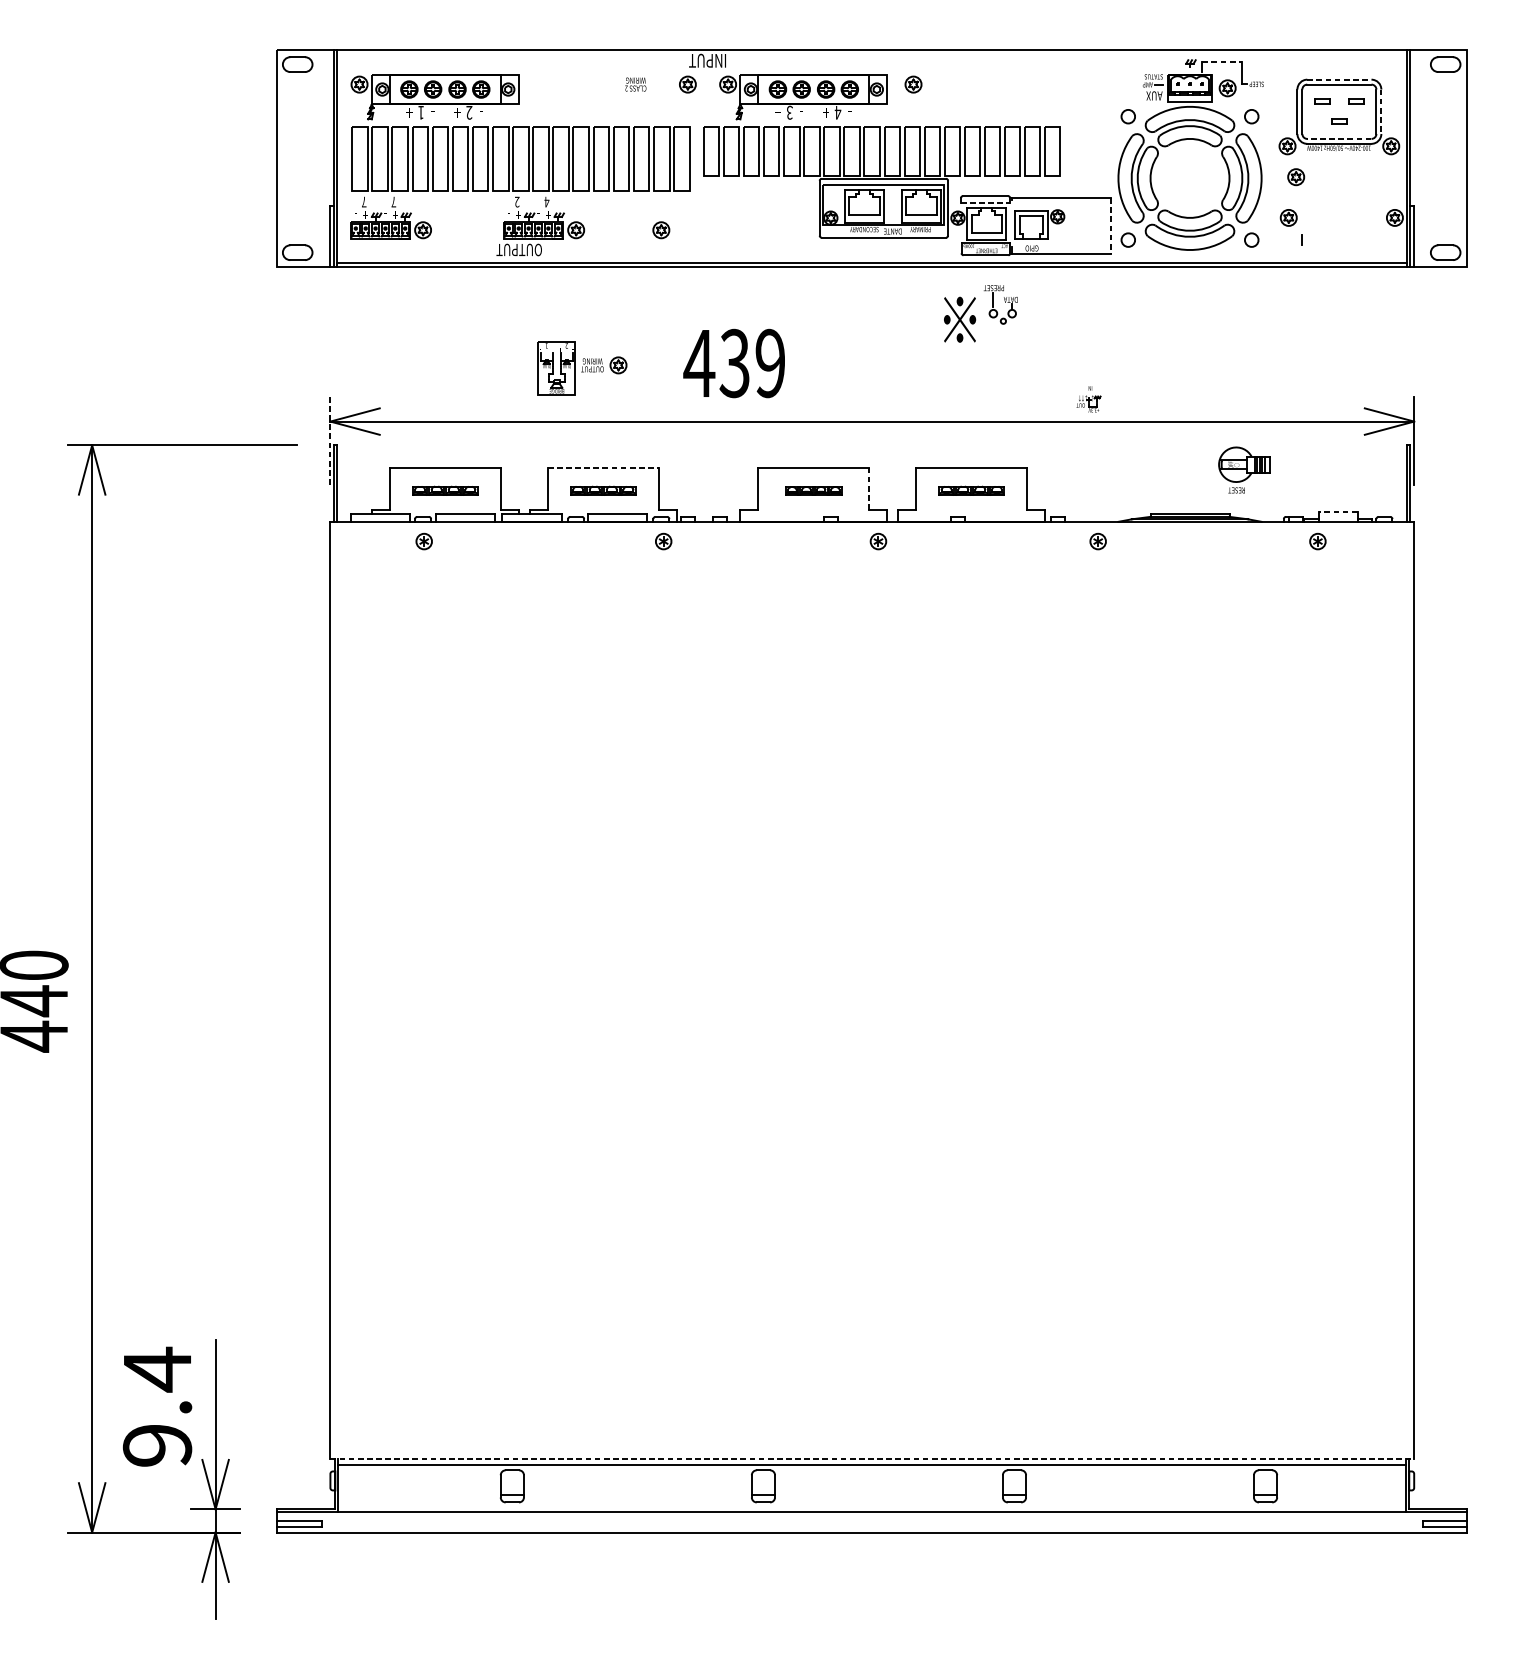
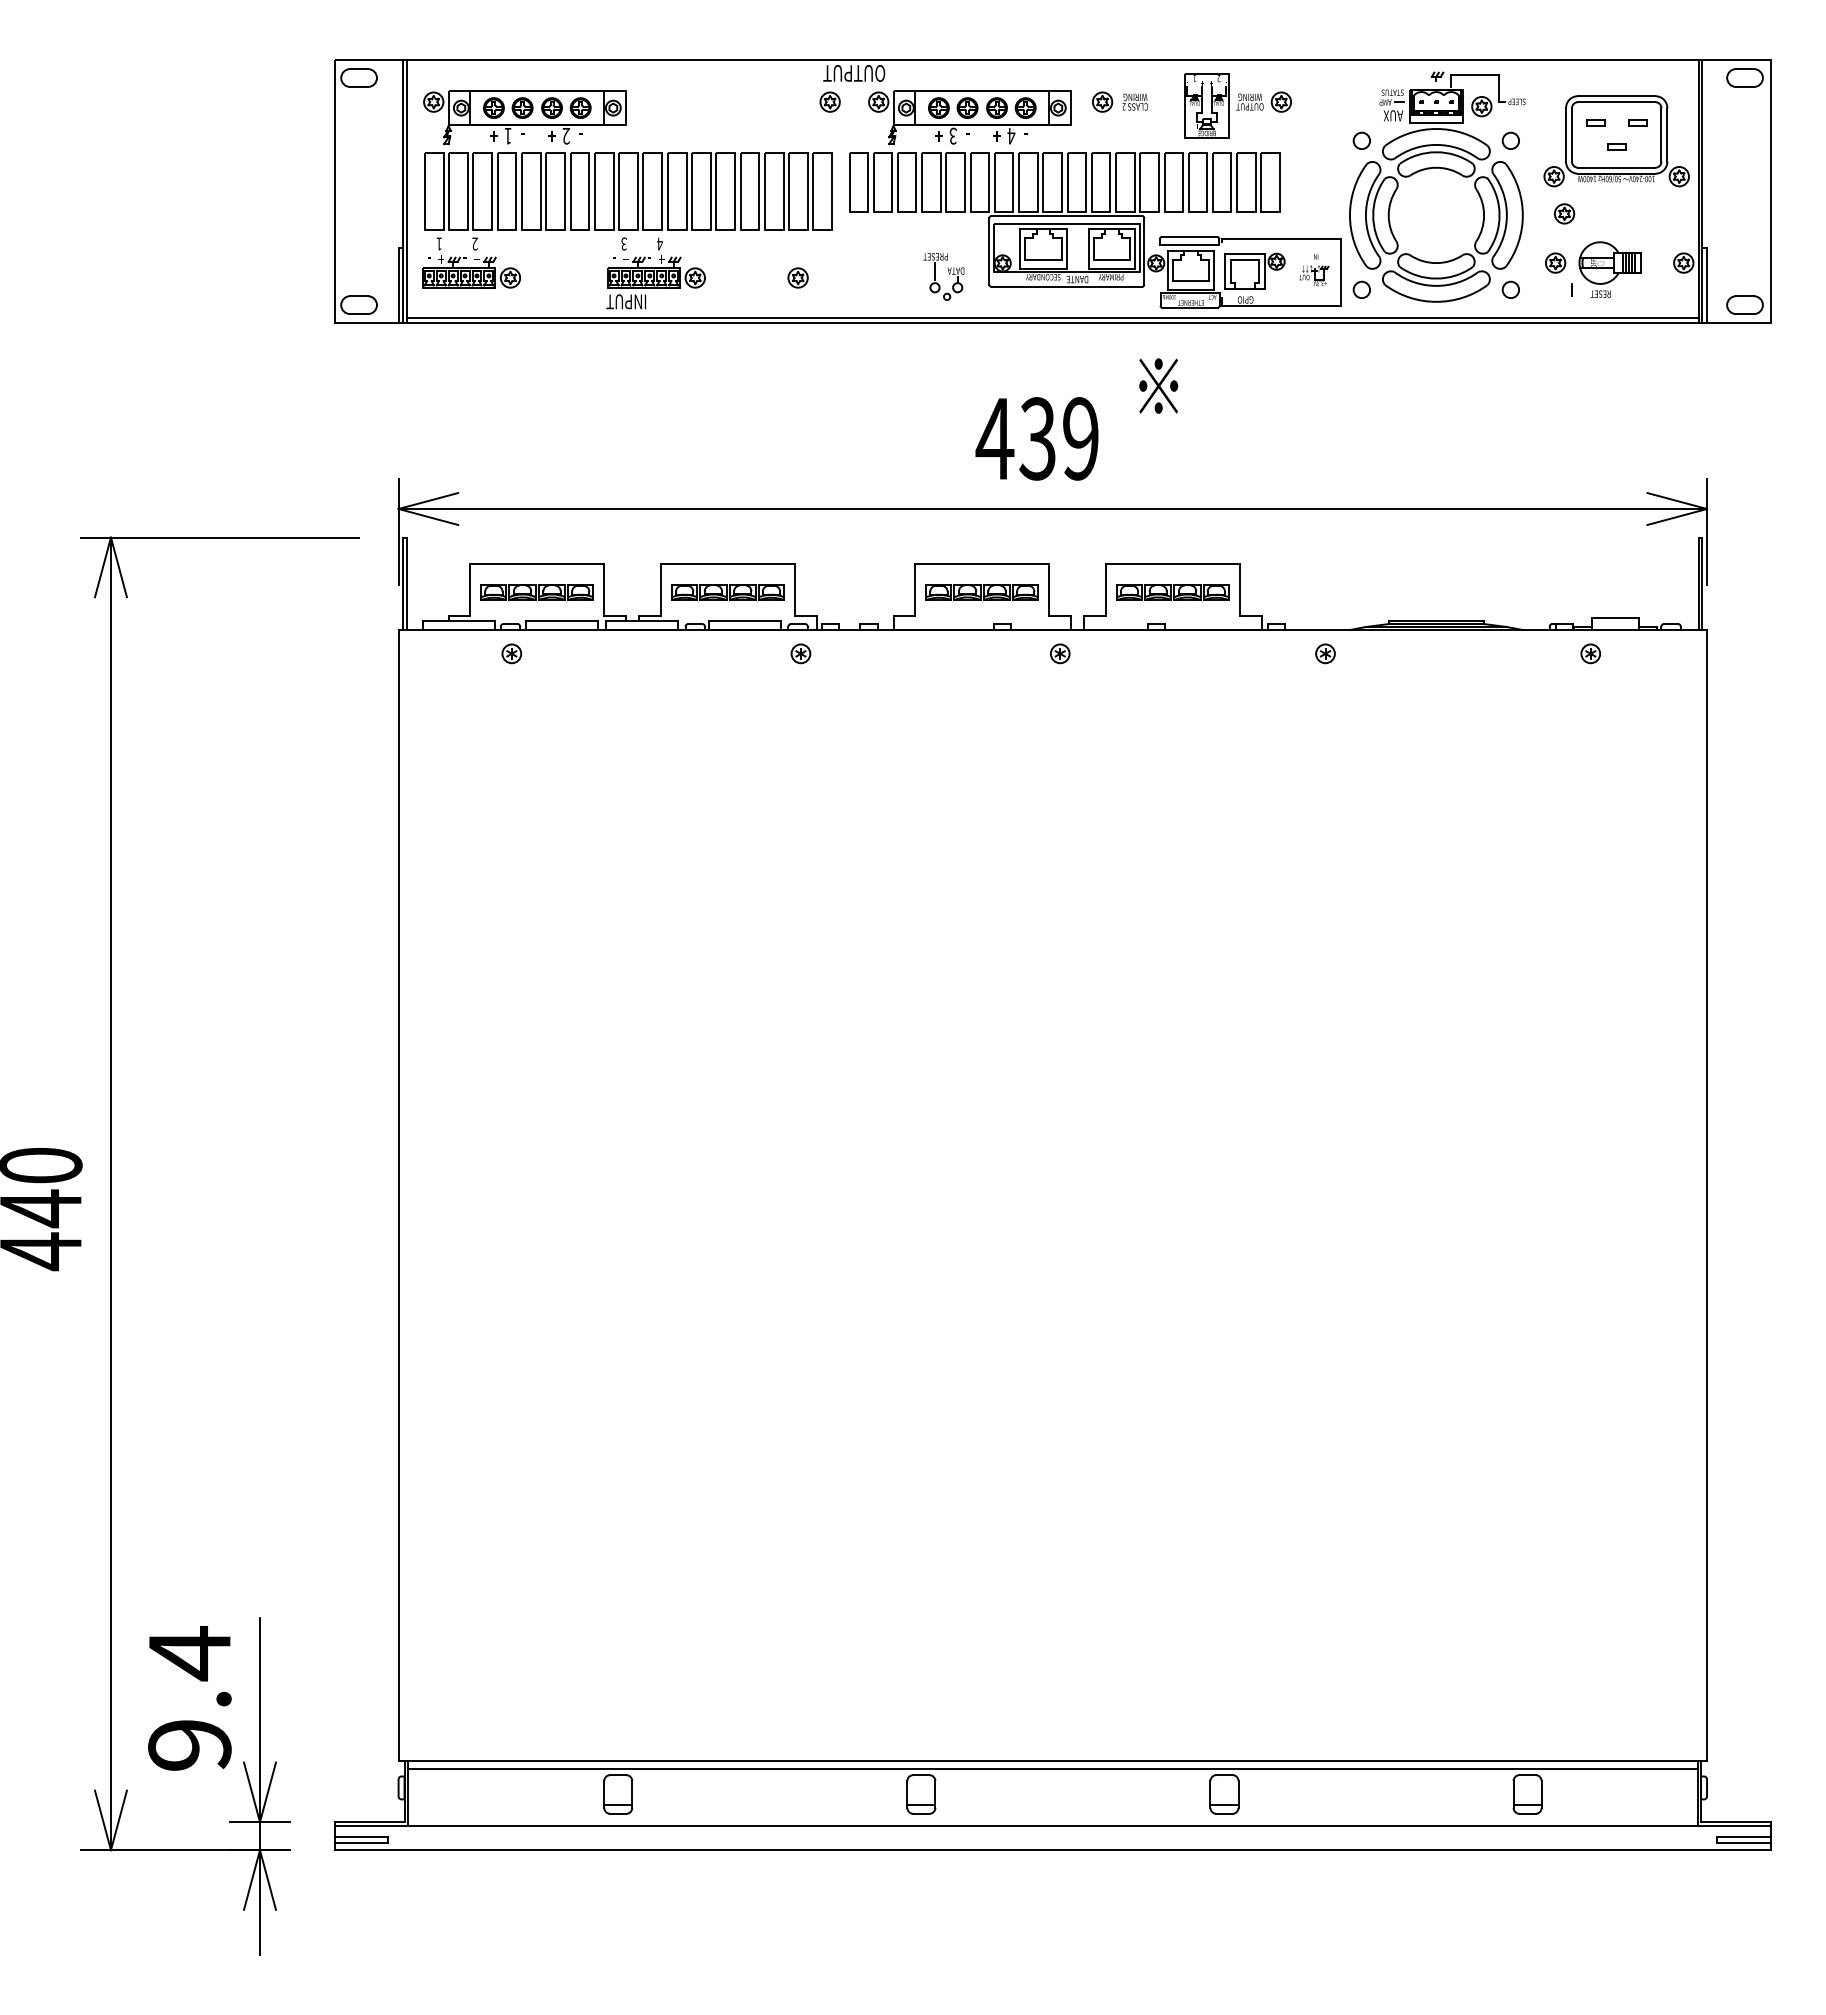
text: (708, 60) -> (854, 73), INPUT -> OUTPUT
line: (1222, 62) -> (1475, 75), dashed -> solid
line: (1339, 79) -> (1616, 96), dashed -> solid
text: (635, 84) -> (1135, 101), moved
line: (1381, 111) -> (1667, 134), dashed -> solid
line: (1339, 138) -> (1616, 167), dashed -> solid
text: (364, 201) -> (439, 243), 7 -> 1
text: (393, 201) -> (474, 243), 7 -> 2
text: (517, 201) -> (624, 243), 2 -> 3
line: (985, 203) -> (1189, 245), dashed -> solid
line: (1110, 225) -> (1340, 272), dashed -> solid
text: (519, 249) -> (626, 301), OUTPUT -> INPUT
part: (1005, 302) -> (949, 274), moved
text: (733, 363) -> (1036, 438), moved
part: (582, 368) -> (1237, 105), moved
part: (1089, 399) -> (1314, 270), moved
line: (330, 440) -> (398, 531), dashed -> solid
line: (603, 467) -> (728, 564), dashed -> solid
part: (1243, 470) -> (1609, 269), moved
line: (869, 489) -> (1049, 590), dashed -> solid
part: (444, 490) -> (536, 592), size x1.43
part: (602, 490) -> (727, 592), size x1.43
part: (813, 490) -> (981, 592), size x1.67
part: (971, 490) -> (1172, 592), size x1.43
line: (1337, 511) -> (1614, 617), dashed -> solid
line: (872, 1459) -> (1053, 1761), dashed -> solid

